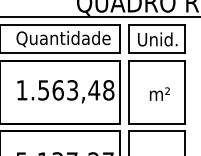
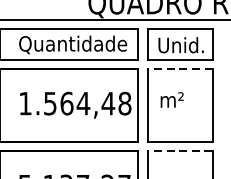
line: (156, 60) -> (179, 69), solid -> dashed
text: (72, 90) -> (83, 103), 1.563,48 -> 1.564,48
text: (159, 93) -> (171, 99), moved
line: (156, 131) -> (179, 150), solid -> dashed

